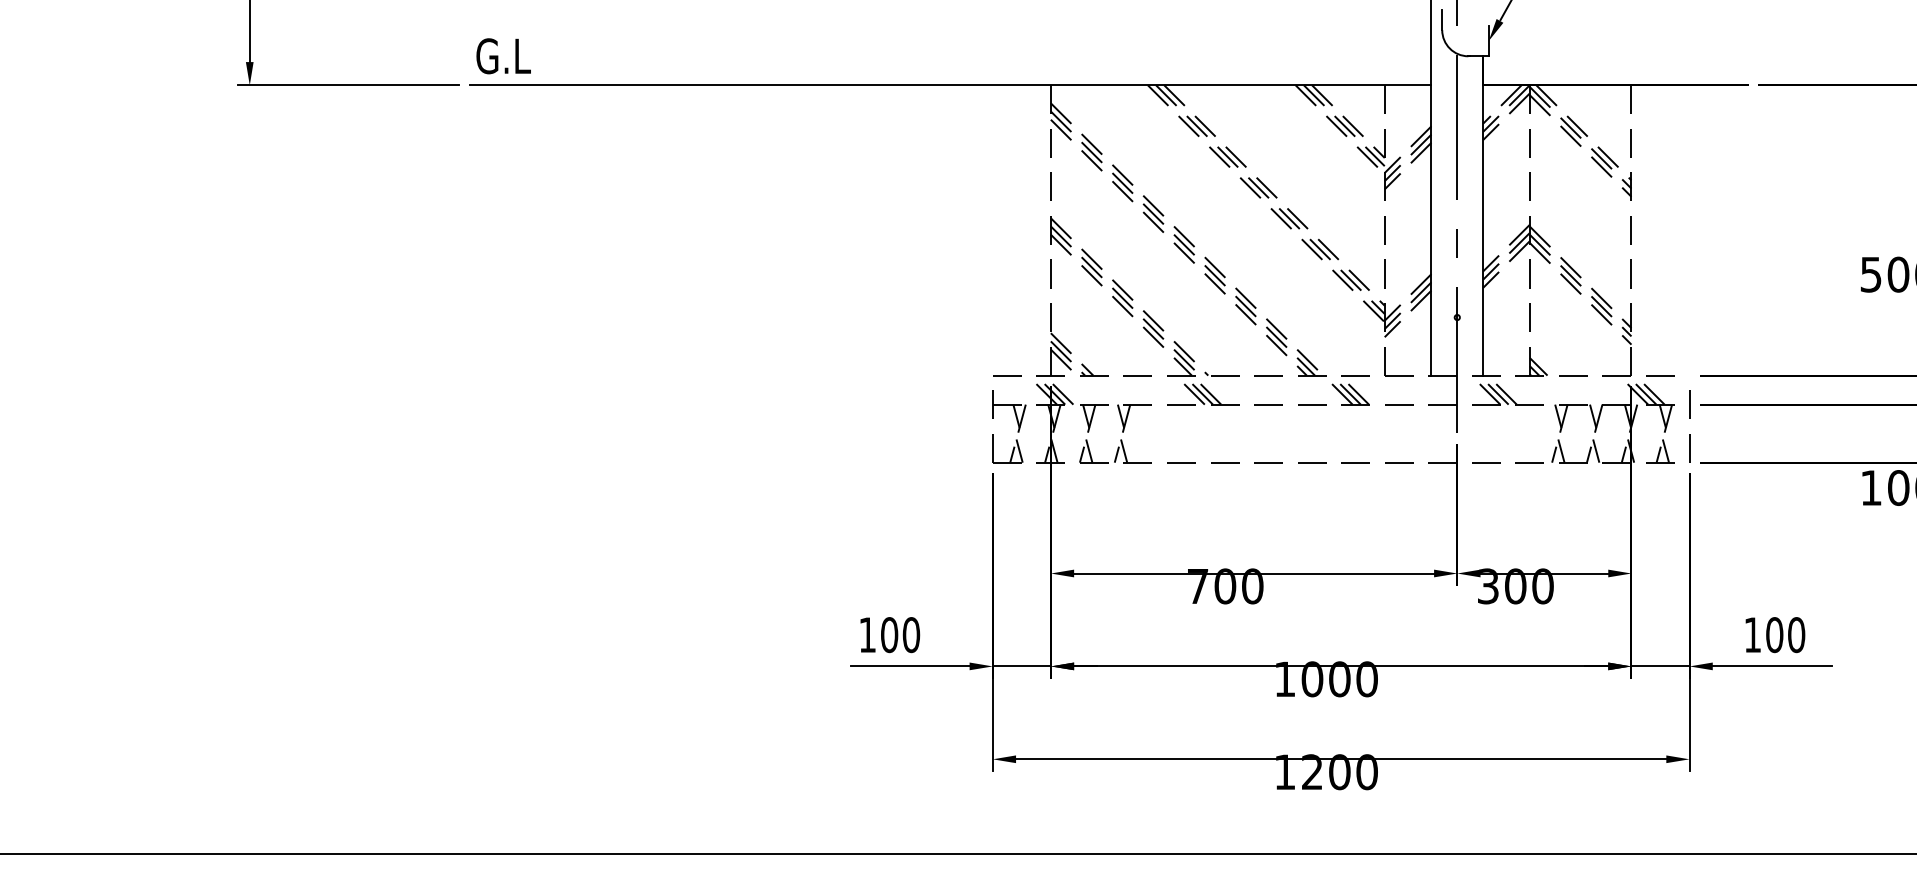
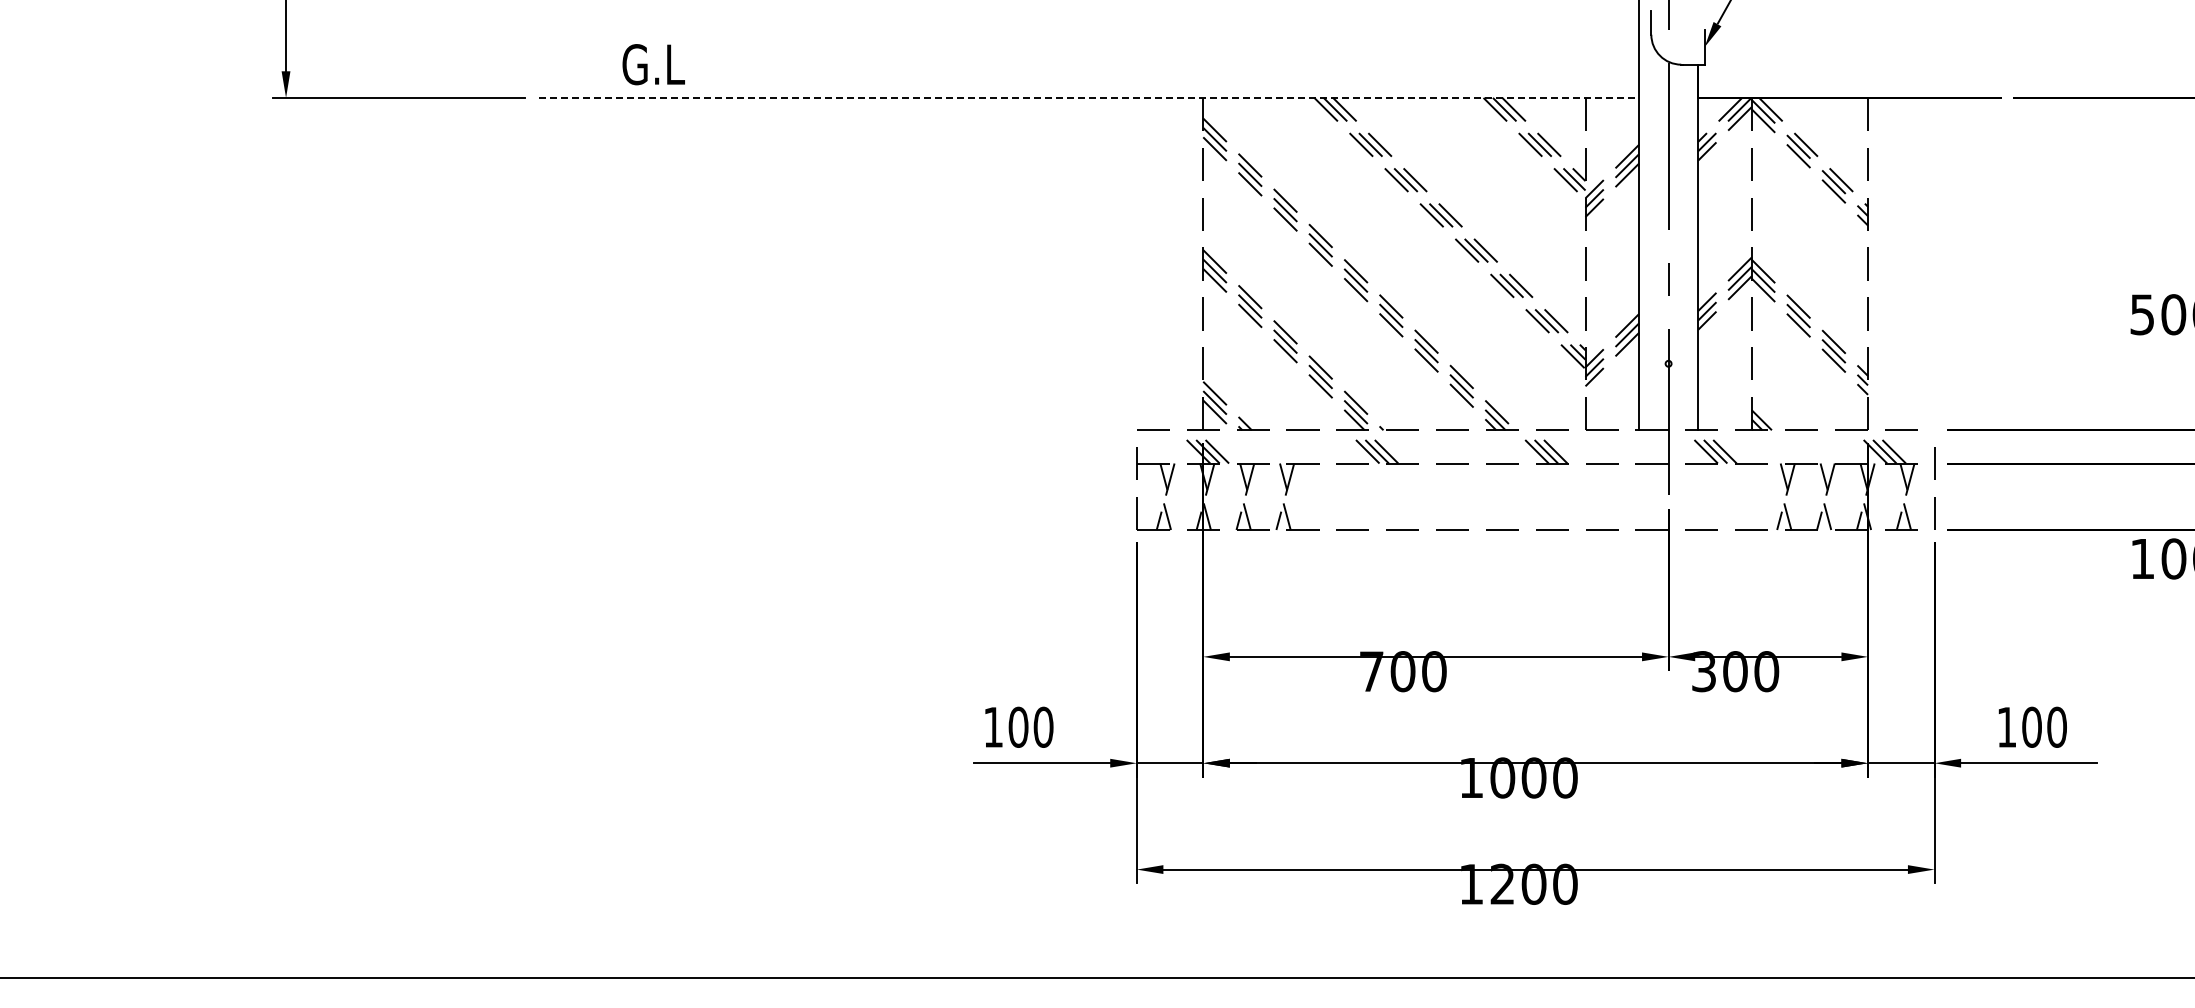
text: (503, 56) -> (653, 64), moved
line: (951, 84) -> (1089, 97), solid -> dashed

